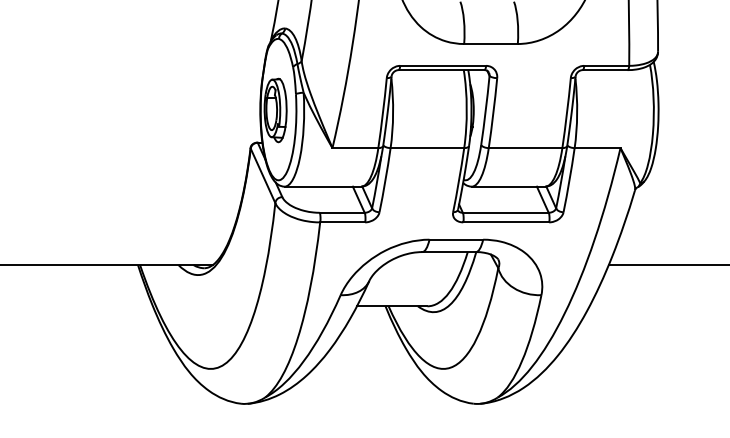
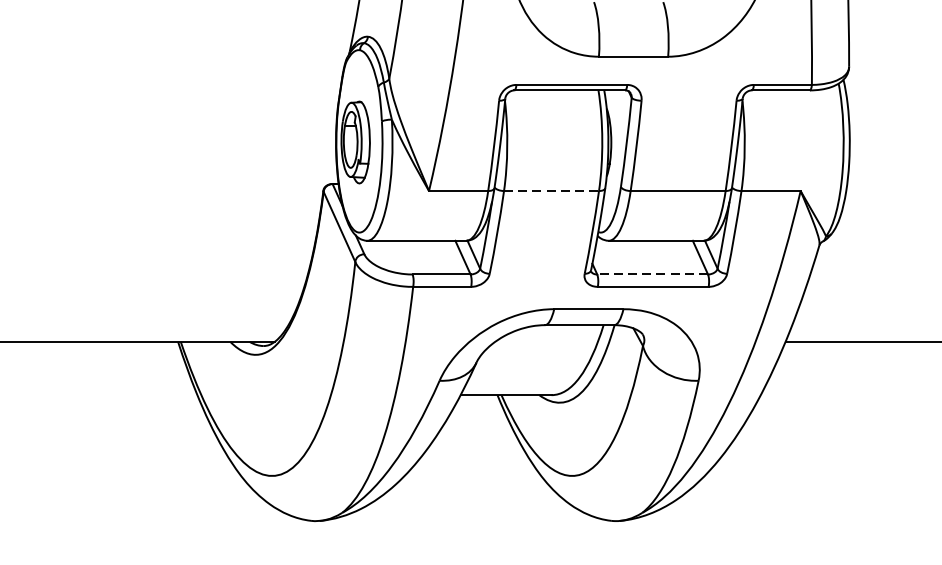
line: (427, 148) -> (551, 191), solid -> dashed
line: (505, 212) -> (652, 274), solid -> dashed

